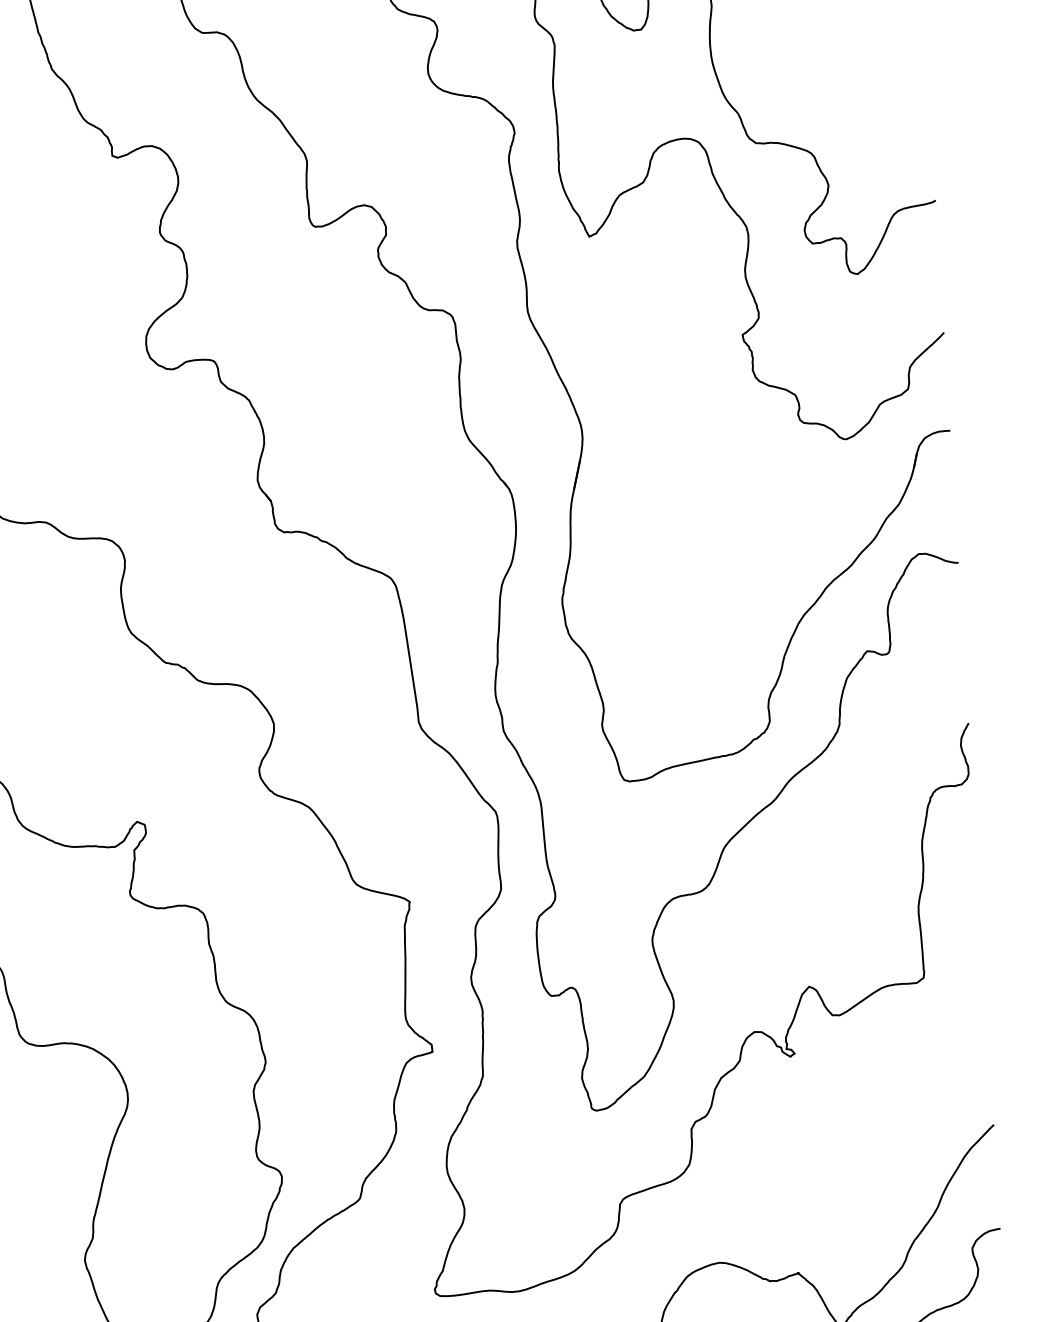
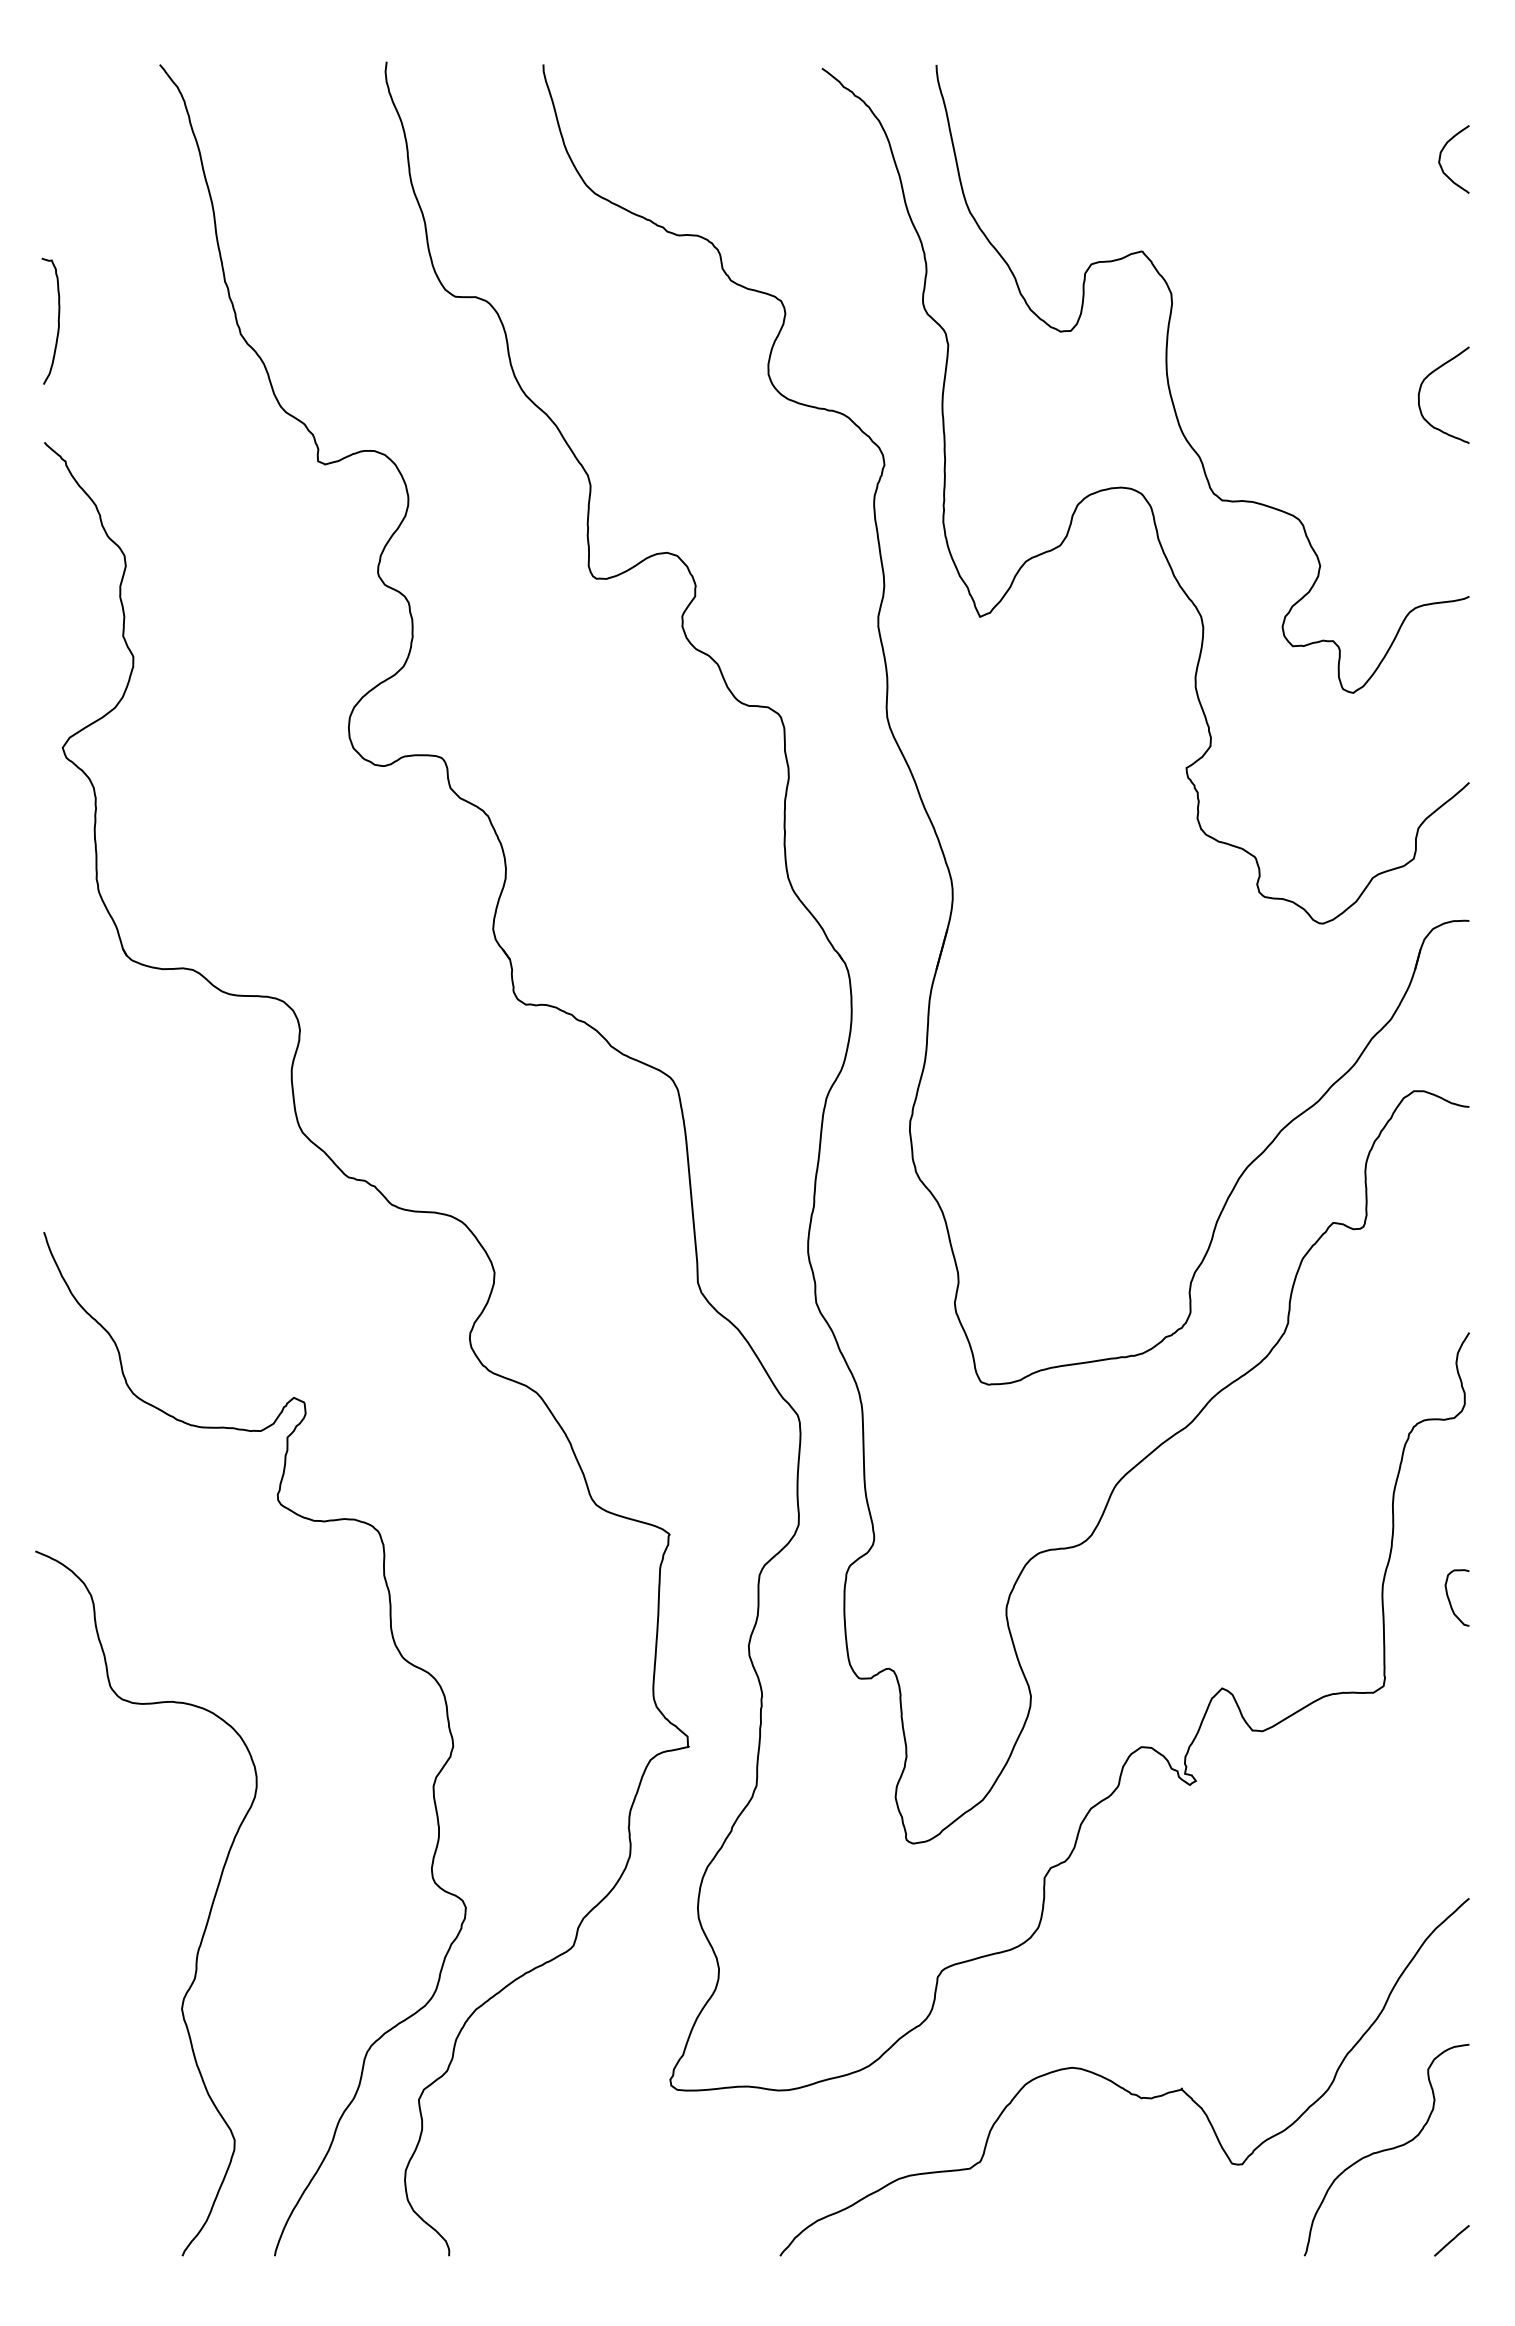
curve: (892, 54) -> (1421, 388), added
curve: (967, 914) -> (1450, 1600), added

